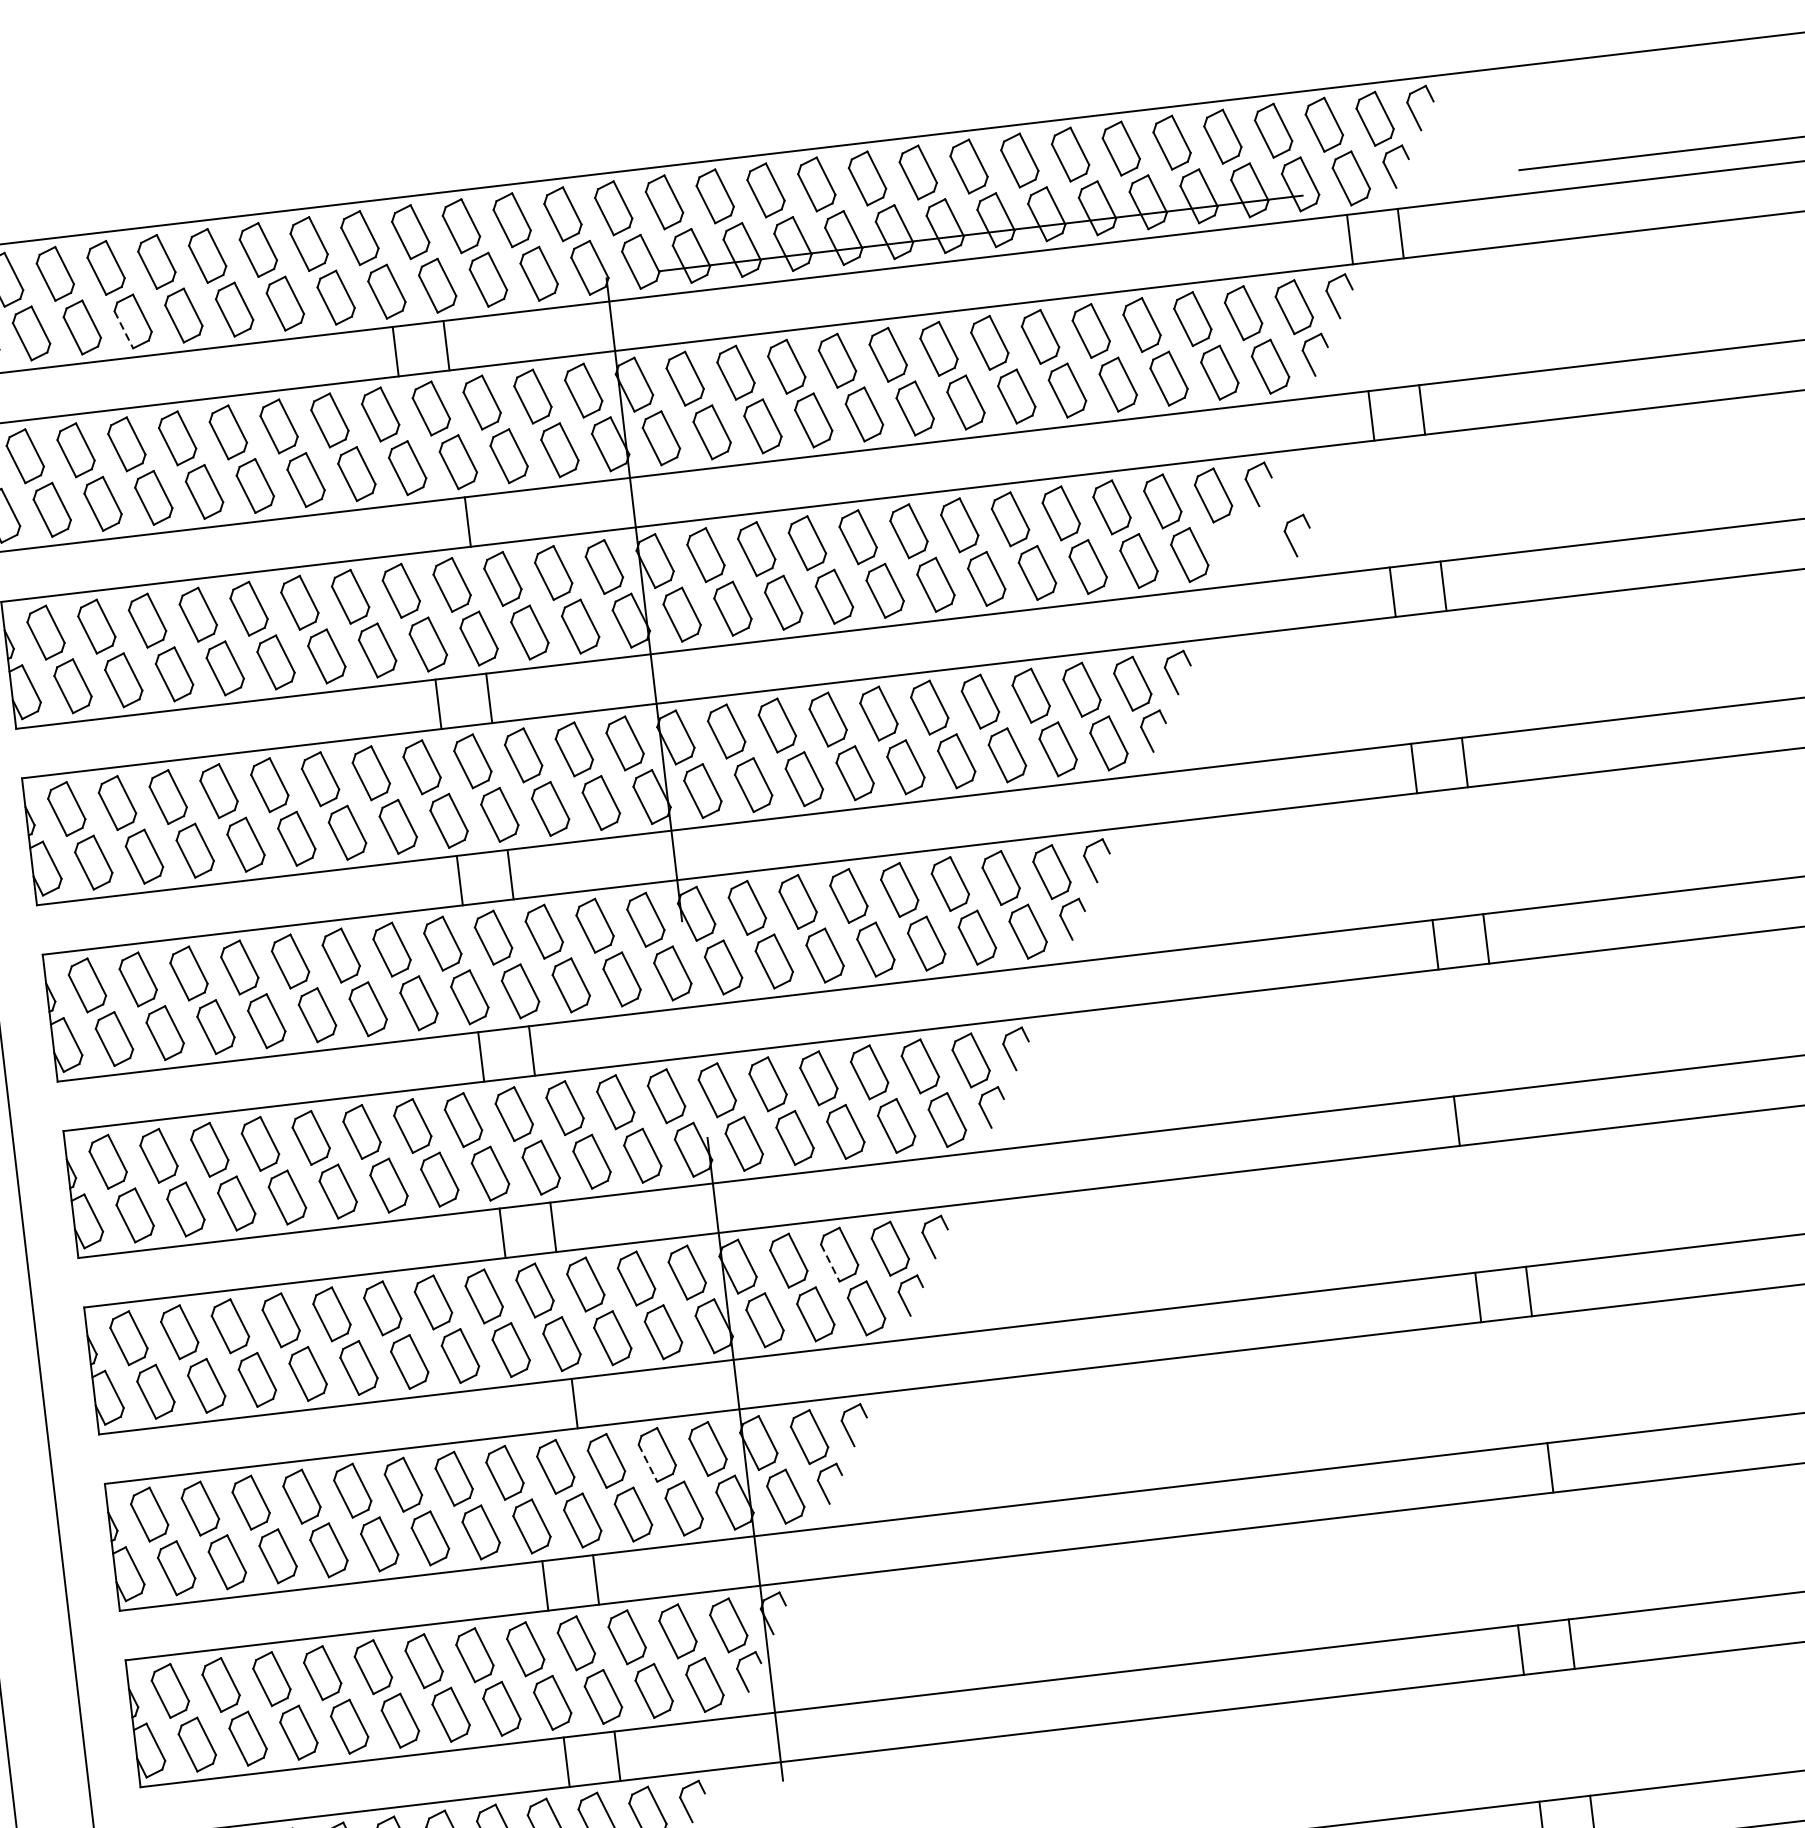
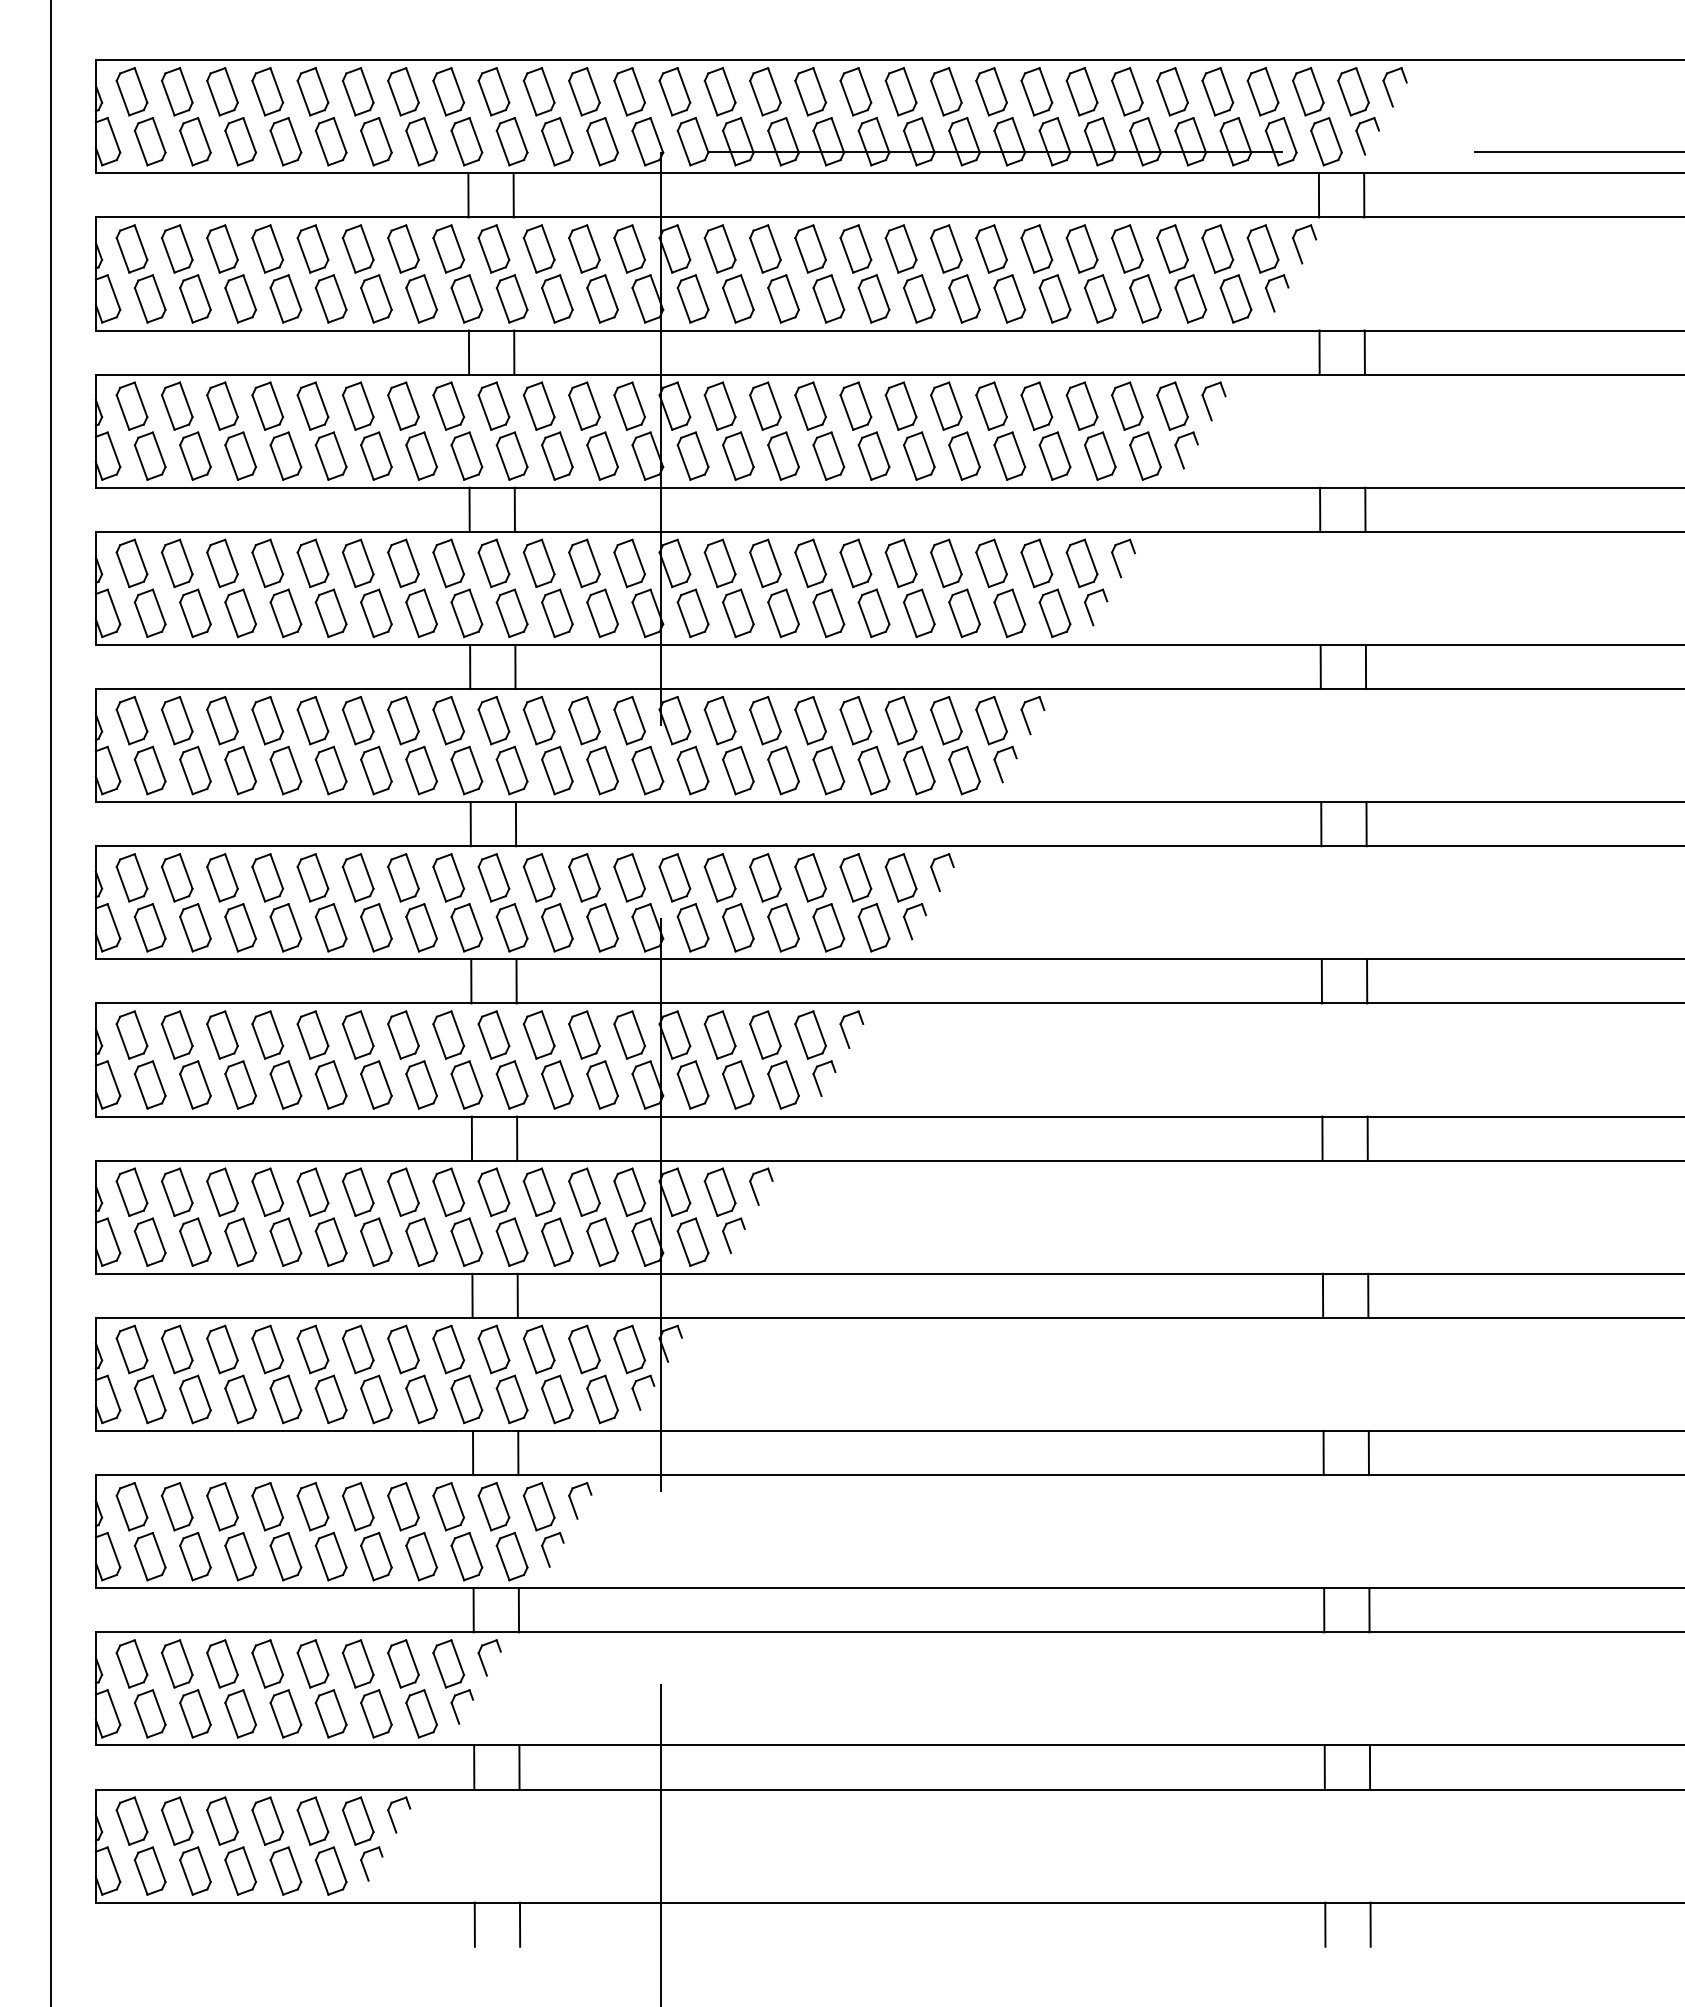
line: (123, 330) -> (231, 148), dashed -> solid
line: (416, 528) -> (468, 352), added
part: (1290, 539) -> (1179, 452), moved
line: (1508, 1115) -> (1367, 981), added
line: (830, 1263) -> (756, 1041), dashed -> solid
line: (523, 1409) -> (471, 1138), added
line: (648, 1464) -> (575, 1199), dashed -> solid
line: (1498, 1473) -> (1322, 1295), added

